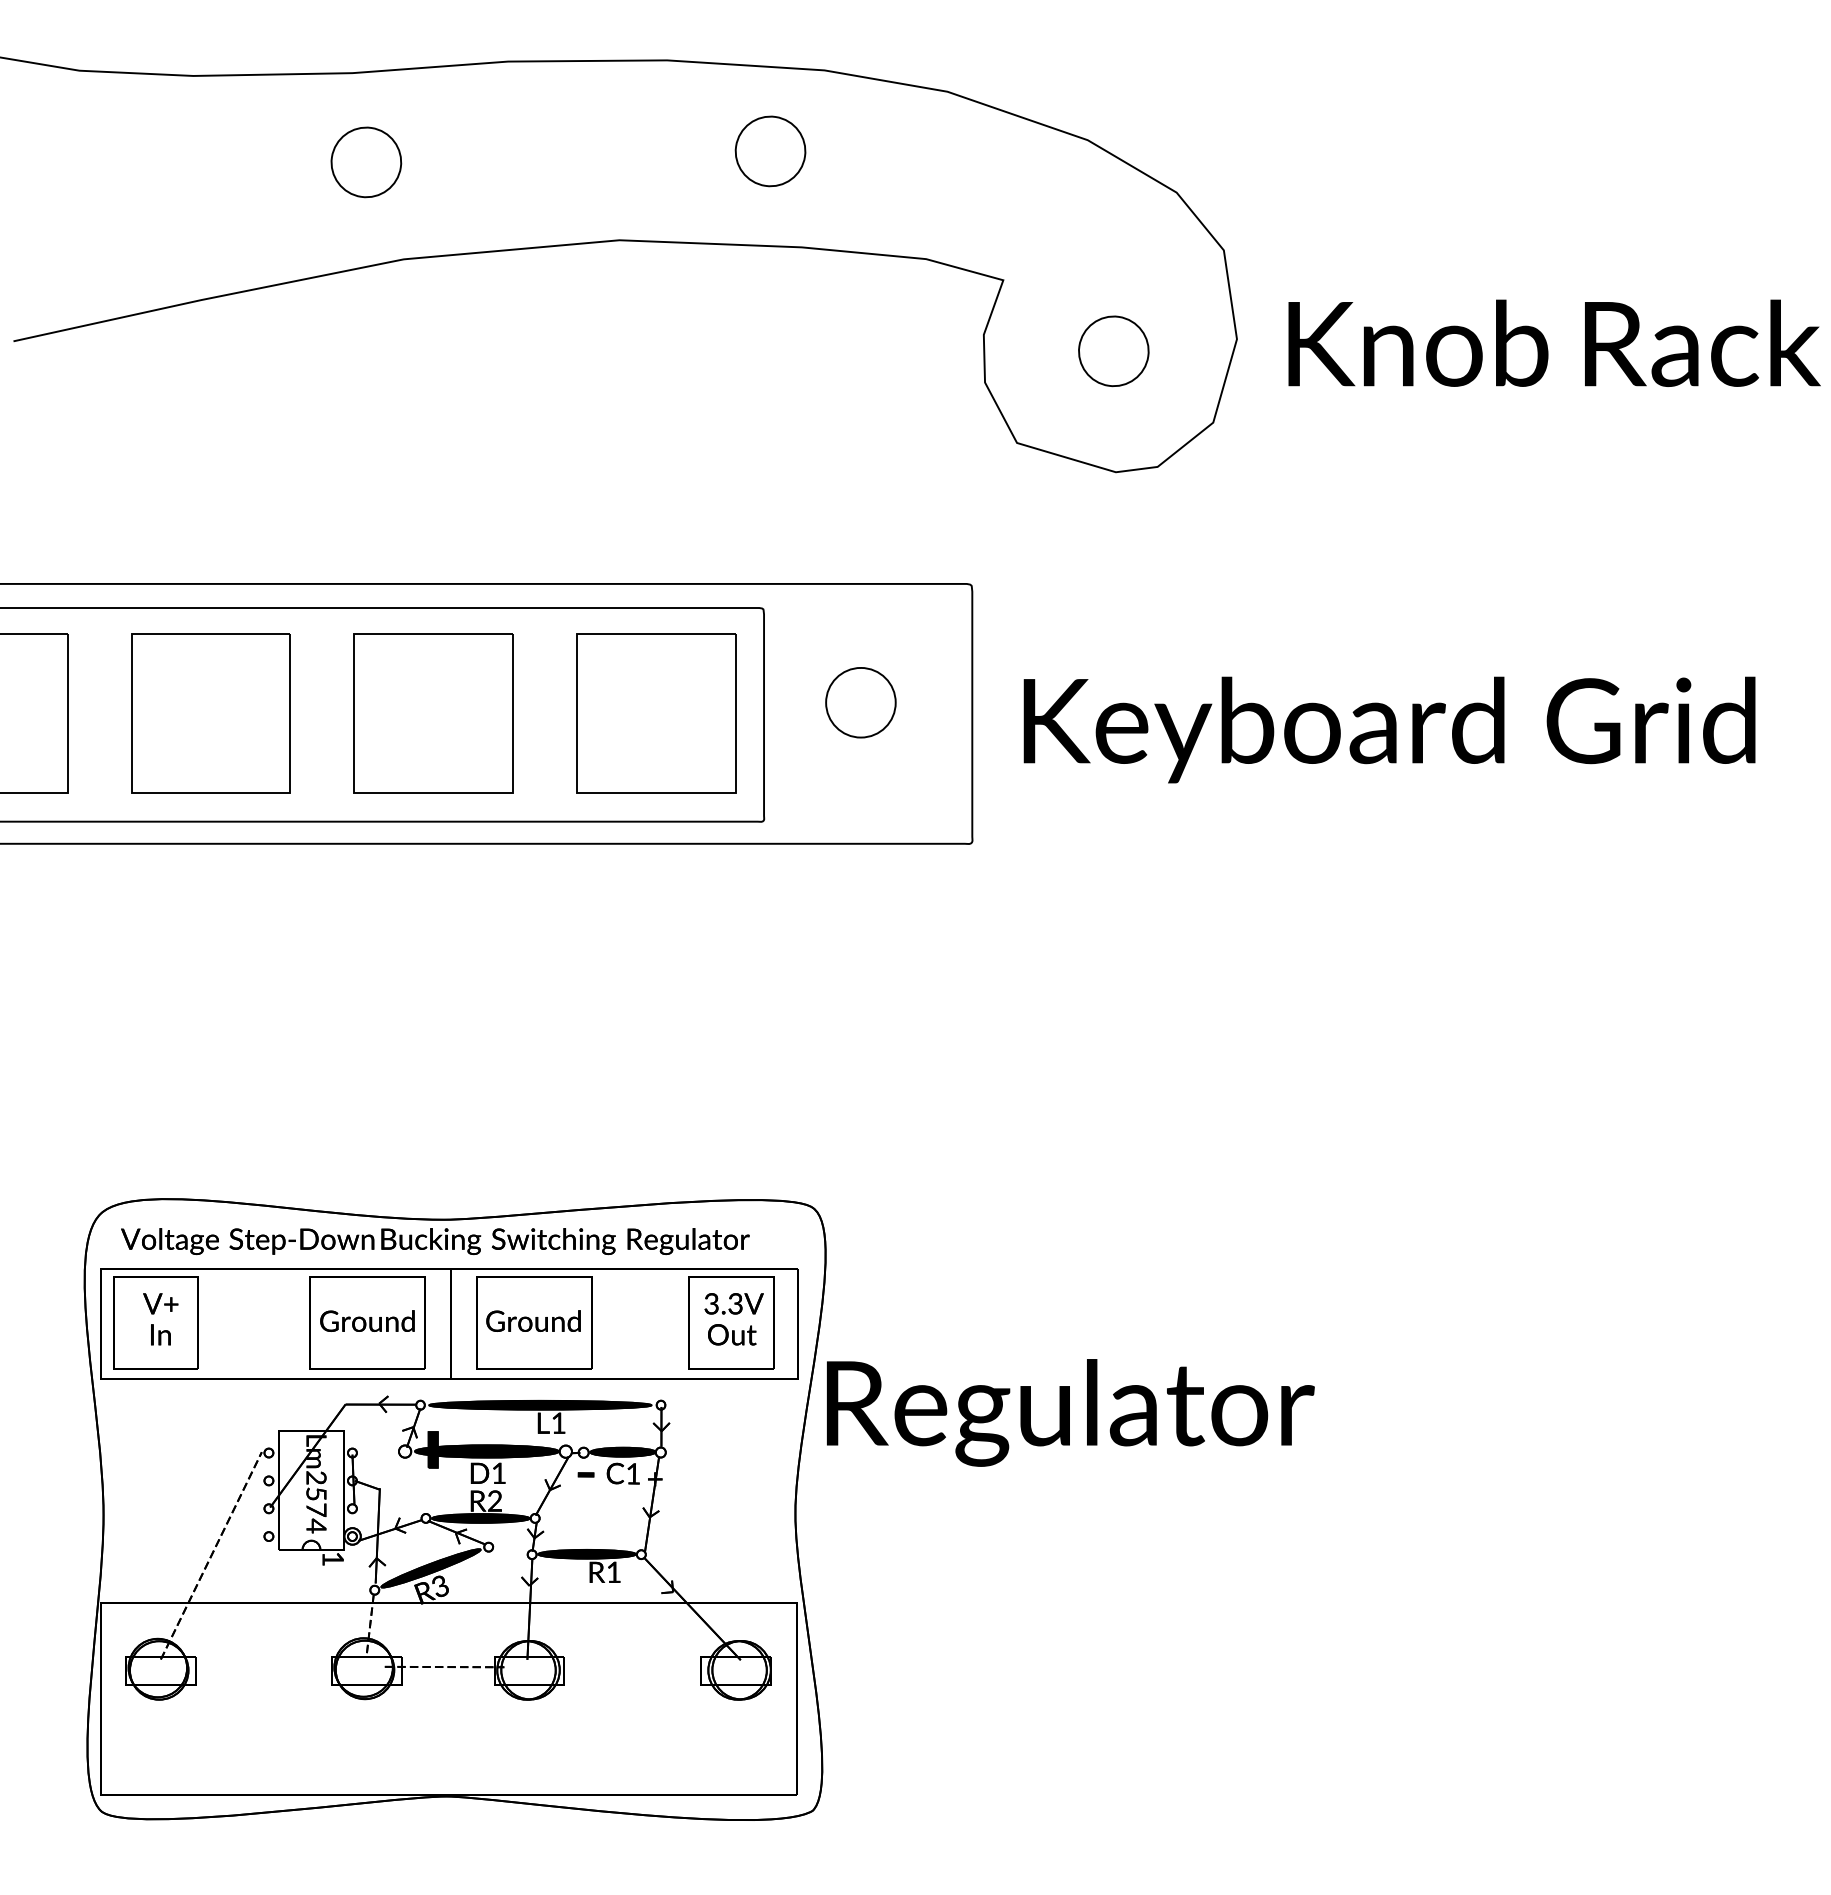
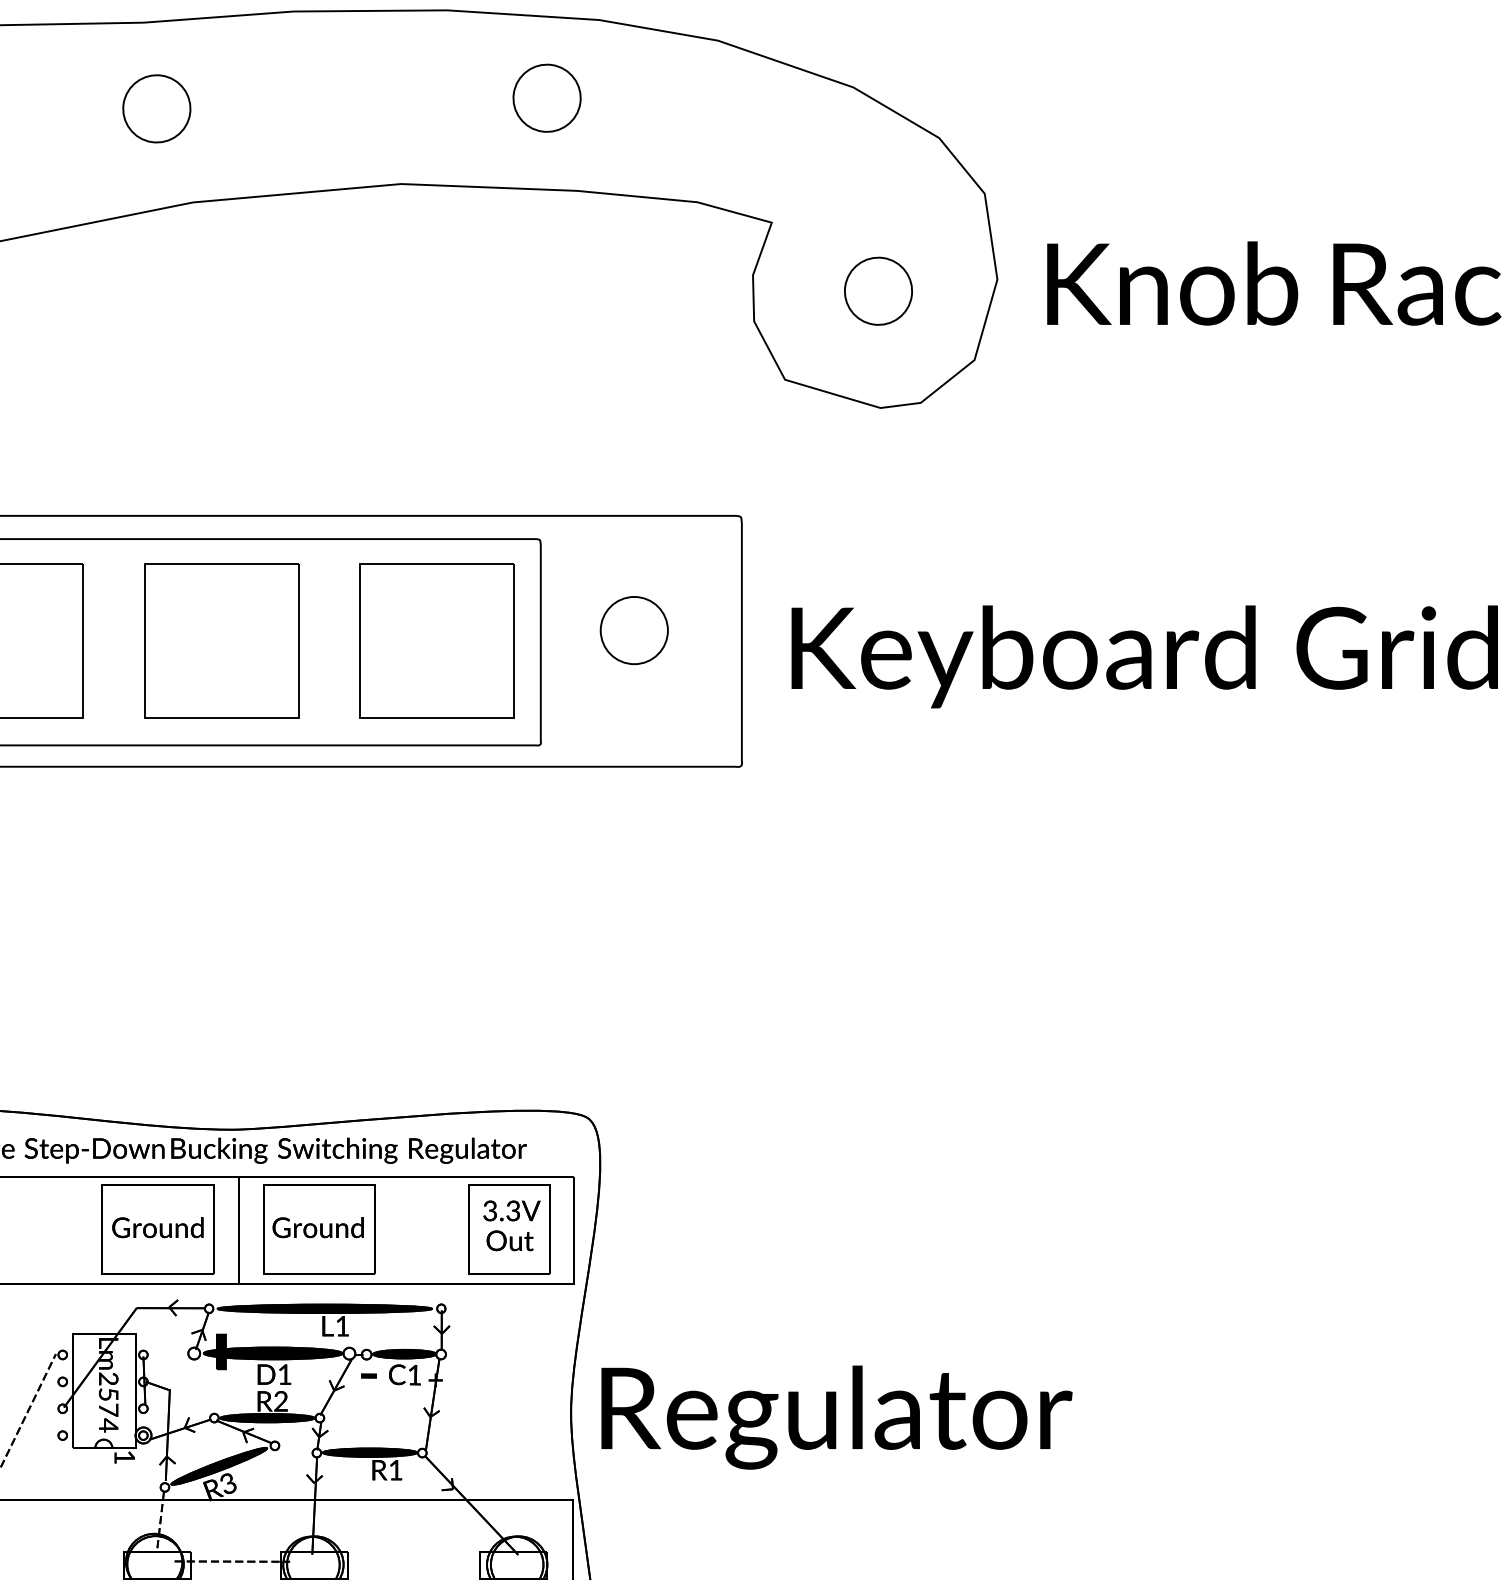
text: (1070, 1412) -> (836, 1417), moved

